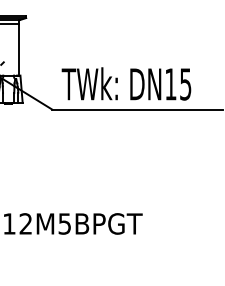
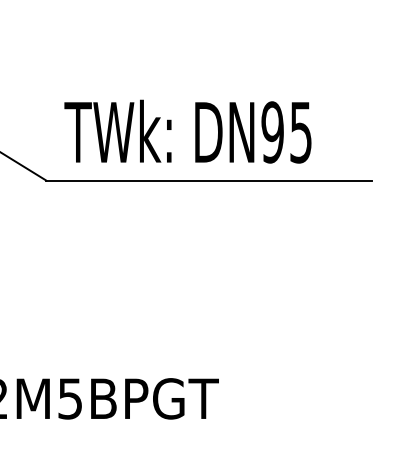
text: (170, 84) -> (271, 132), DN15 -> DN95

